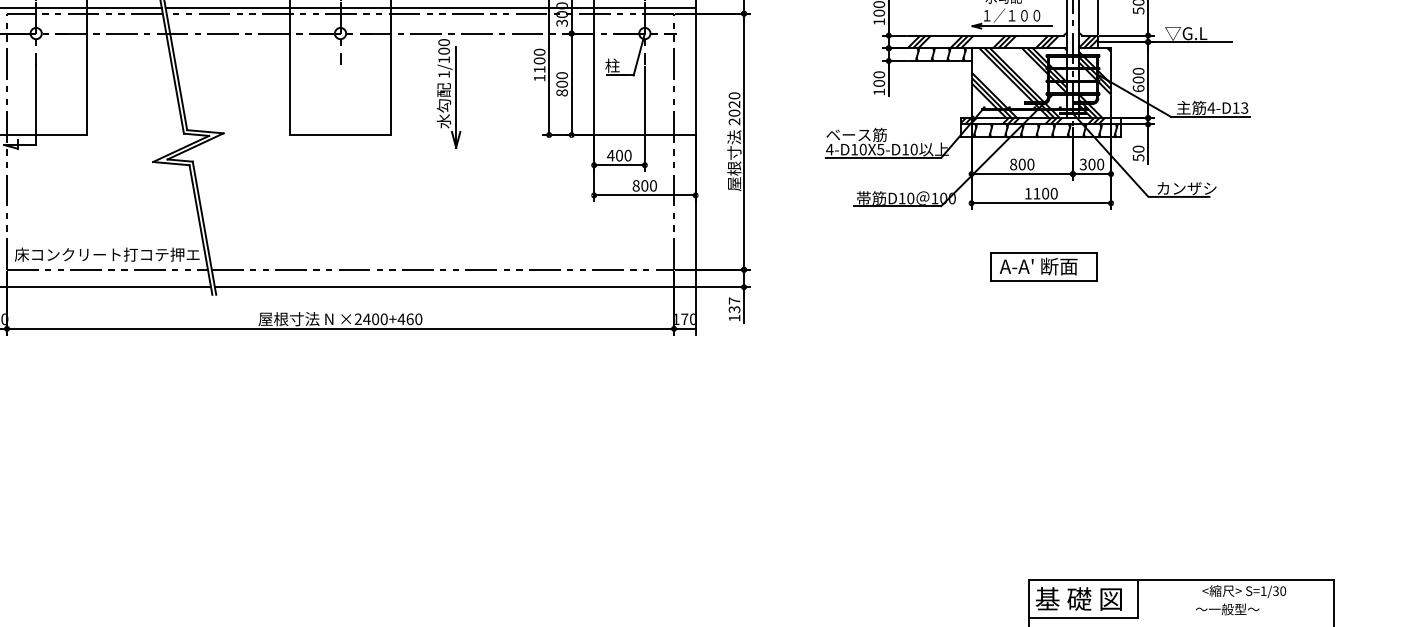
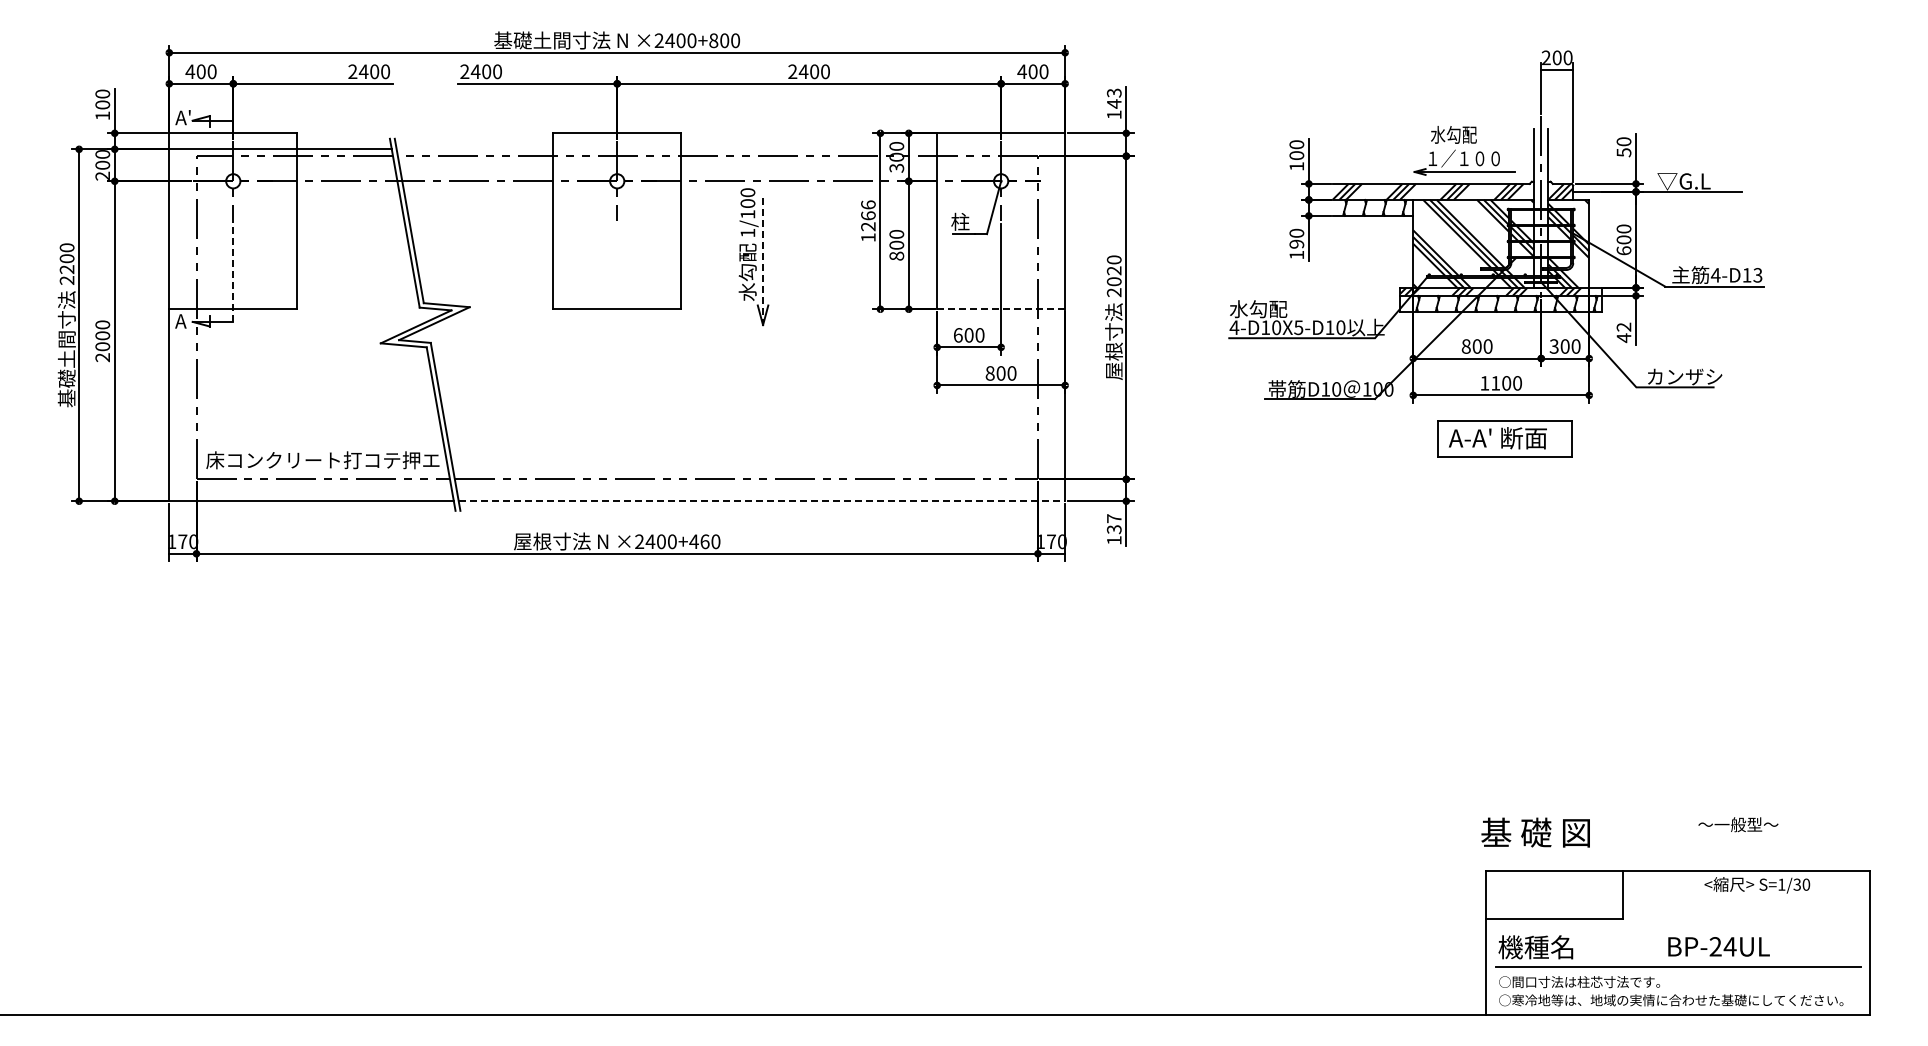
line: (430, 8) -> (730, 149), removed
text: (539, 60) -> (868, 215), 1100 -> 1266
text: (878, 82) -> (1296, 243), 100 -> 190
line: (456, 97) -> (763, 261), solid -> dashed
line: (36, 105) -> (233, 271), solid -> dashed
line: (645, 135) -> (1001, 309), solid -> dashed
text: (856, 135) -> (1268, 309), ベース筋 -> 水勾配
text: (1138, 153) -> (1623, 332), 50 -> 42
text: (611, 155) -> (958, 335), 400 -> 600
part: (1043, 266) -> (1504, 438), moved
line: (455, 287) -> (762, 501), solid -> dashed
text: (1078, 598) -> (1535, 832), moved
text: (1227, 609) -> (1738, 824), moved

